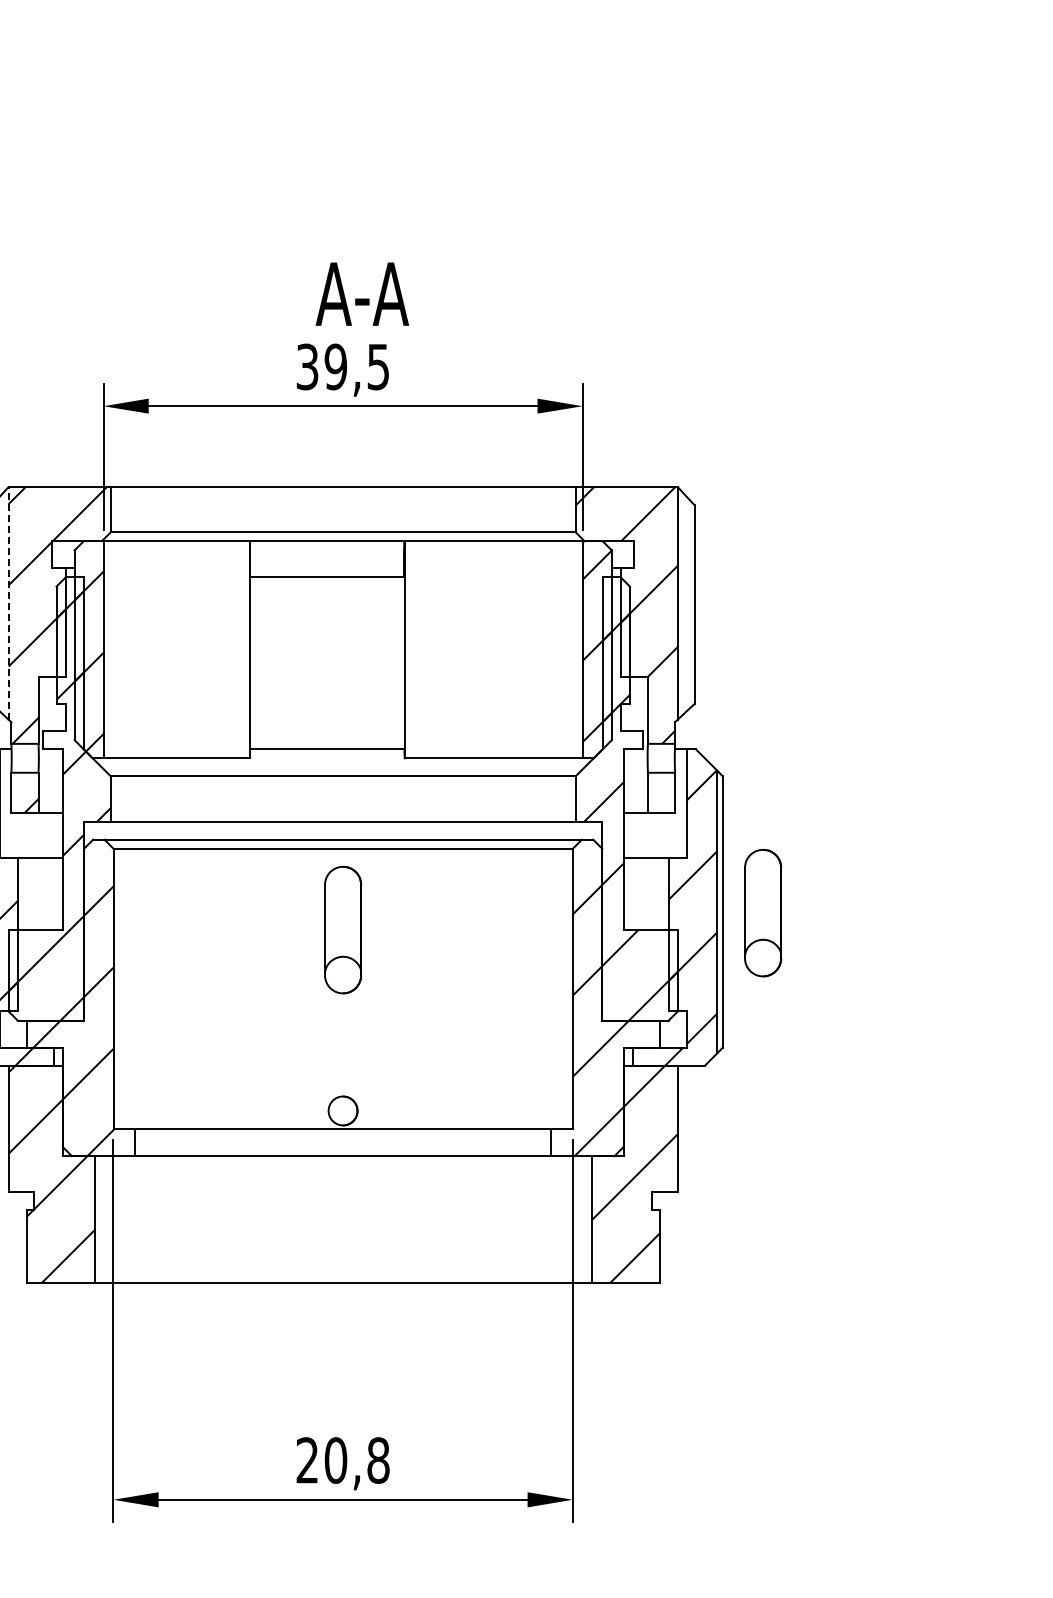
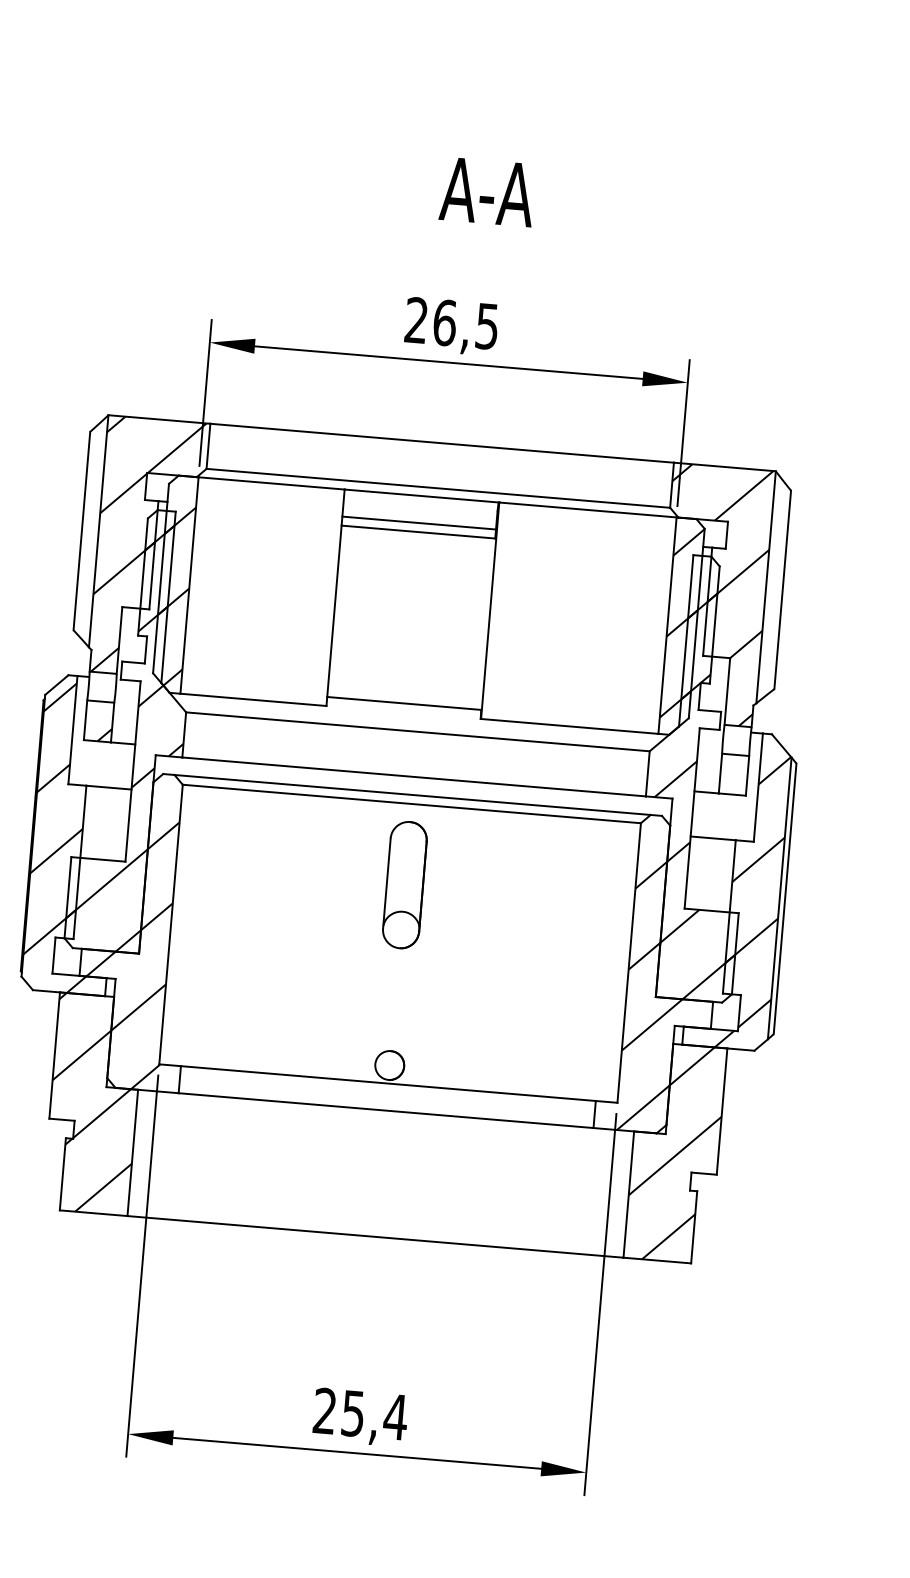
text: (361, 293) -> (486, 191), moved
text: (321, 366) -> (430, 321), 39,5 -> 26,5
line: (327, 568) -> (419, 523), added
line: (8, 602) -> (98, 530), dashed -> solid
part: (763, 912) -> (825, 902), removed
text: (357, 1460) -> (374, 1415), 20,8 -> 25,4

